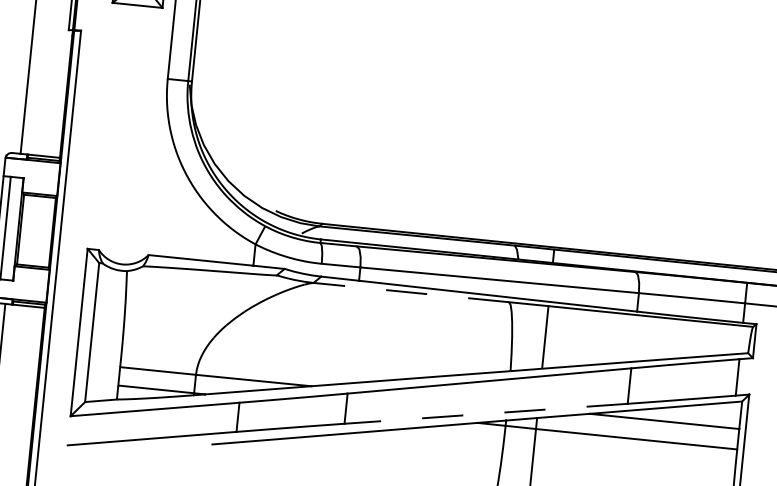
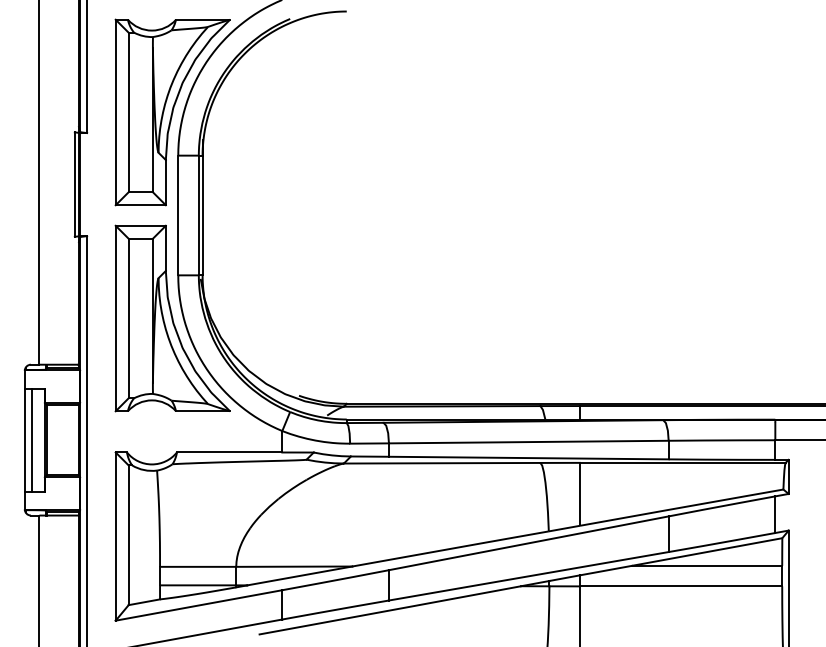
part: (157, 121) -> (172, 318), added
line: (410, 292) -> (441, 463), dashed -> solid
line: (485, 413) -> (528, 576), dashed -> solid

